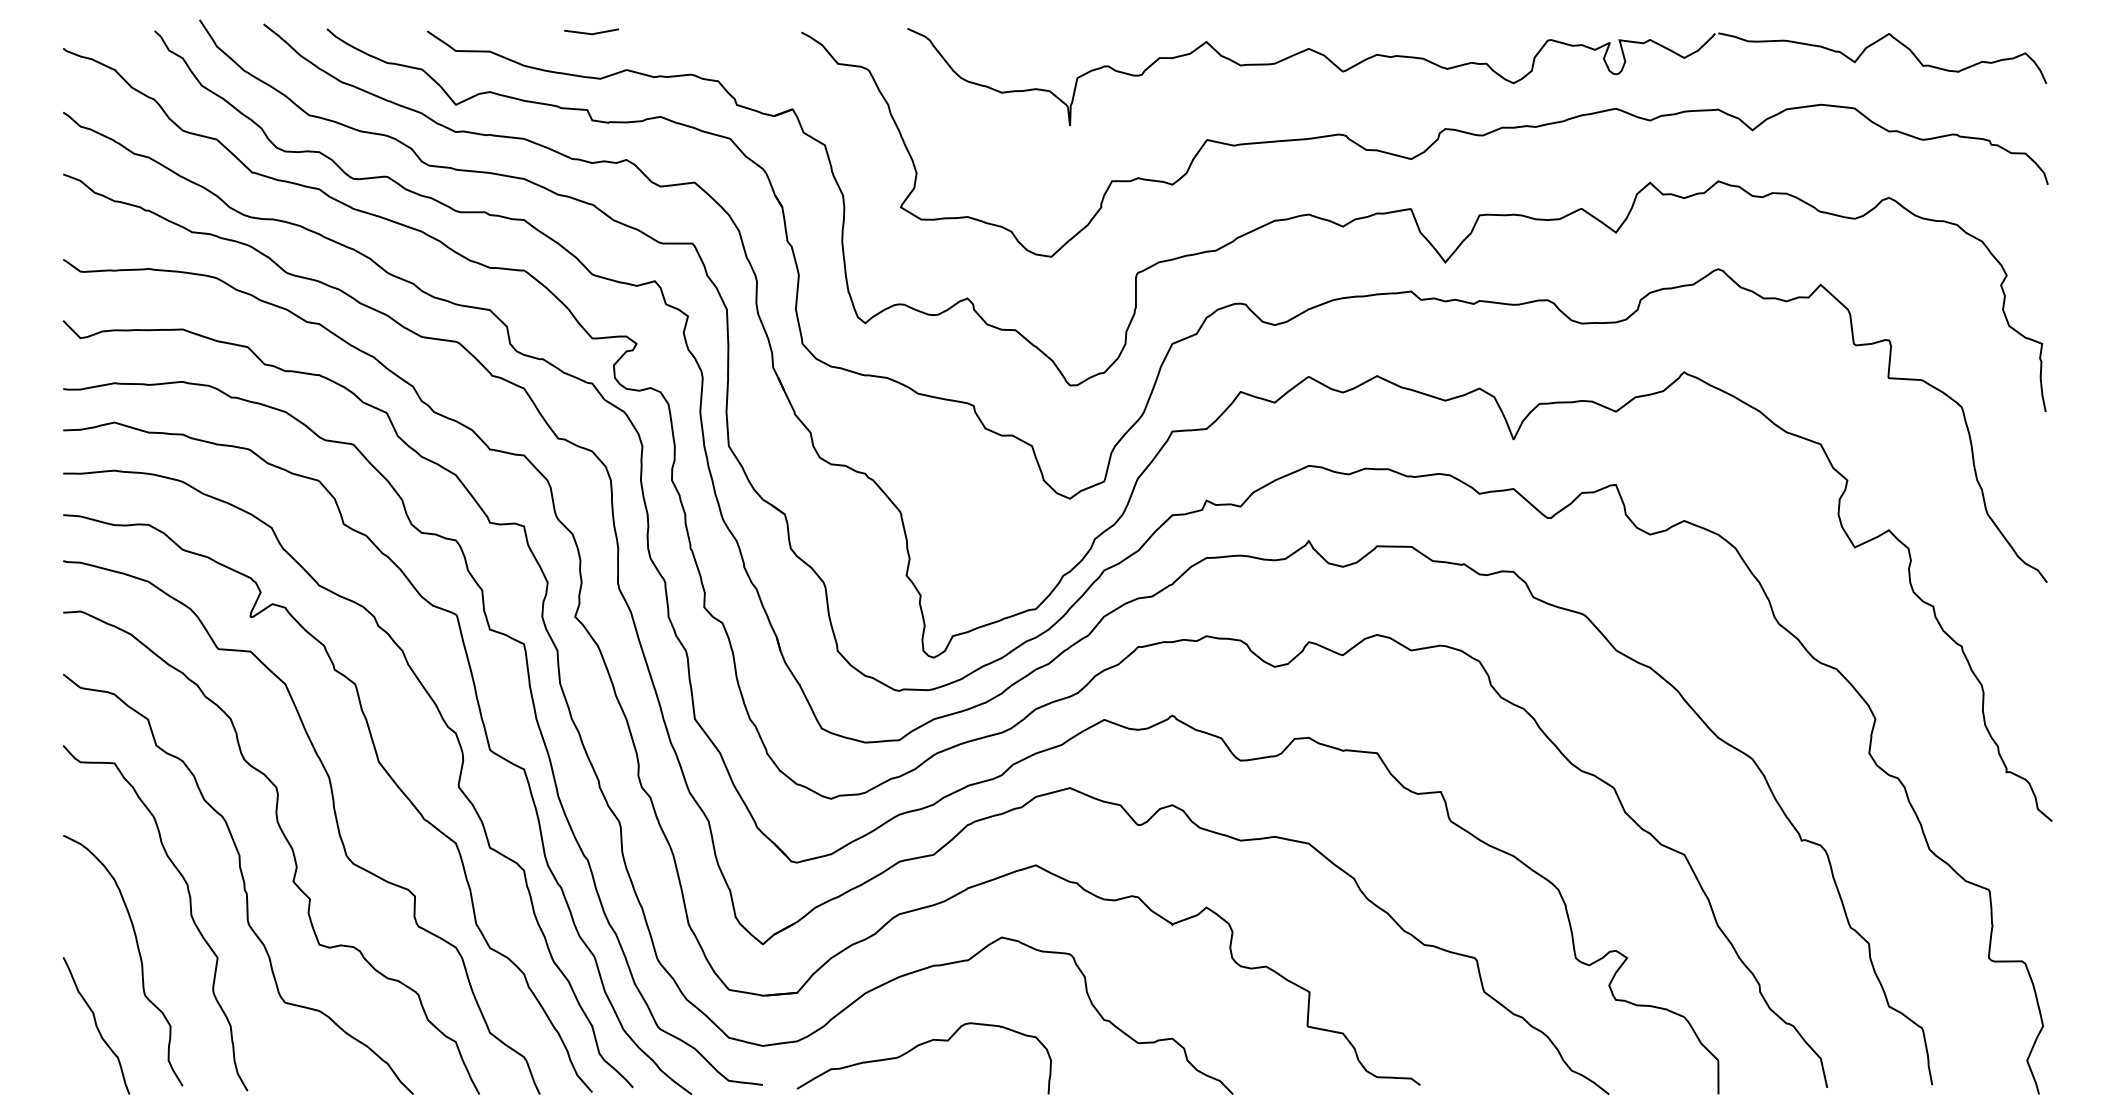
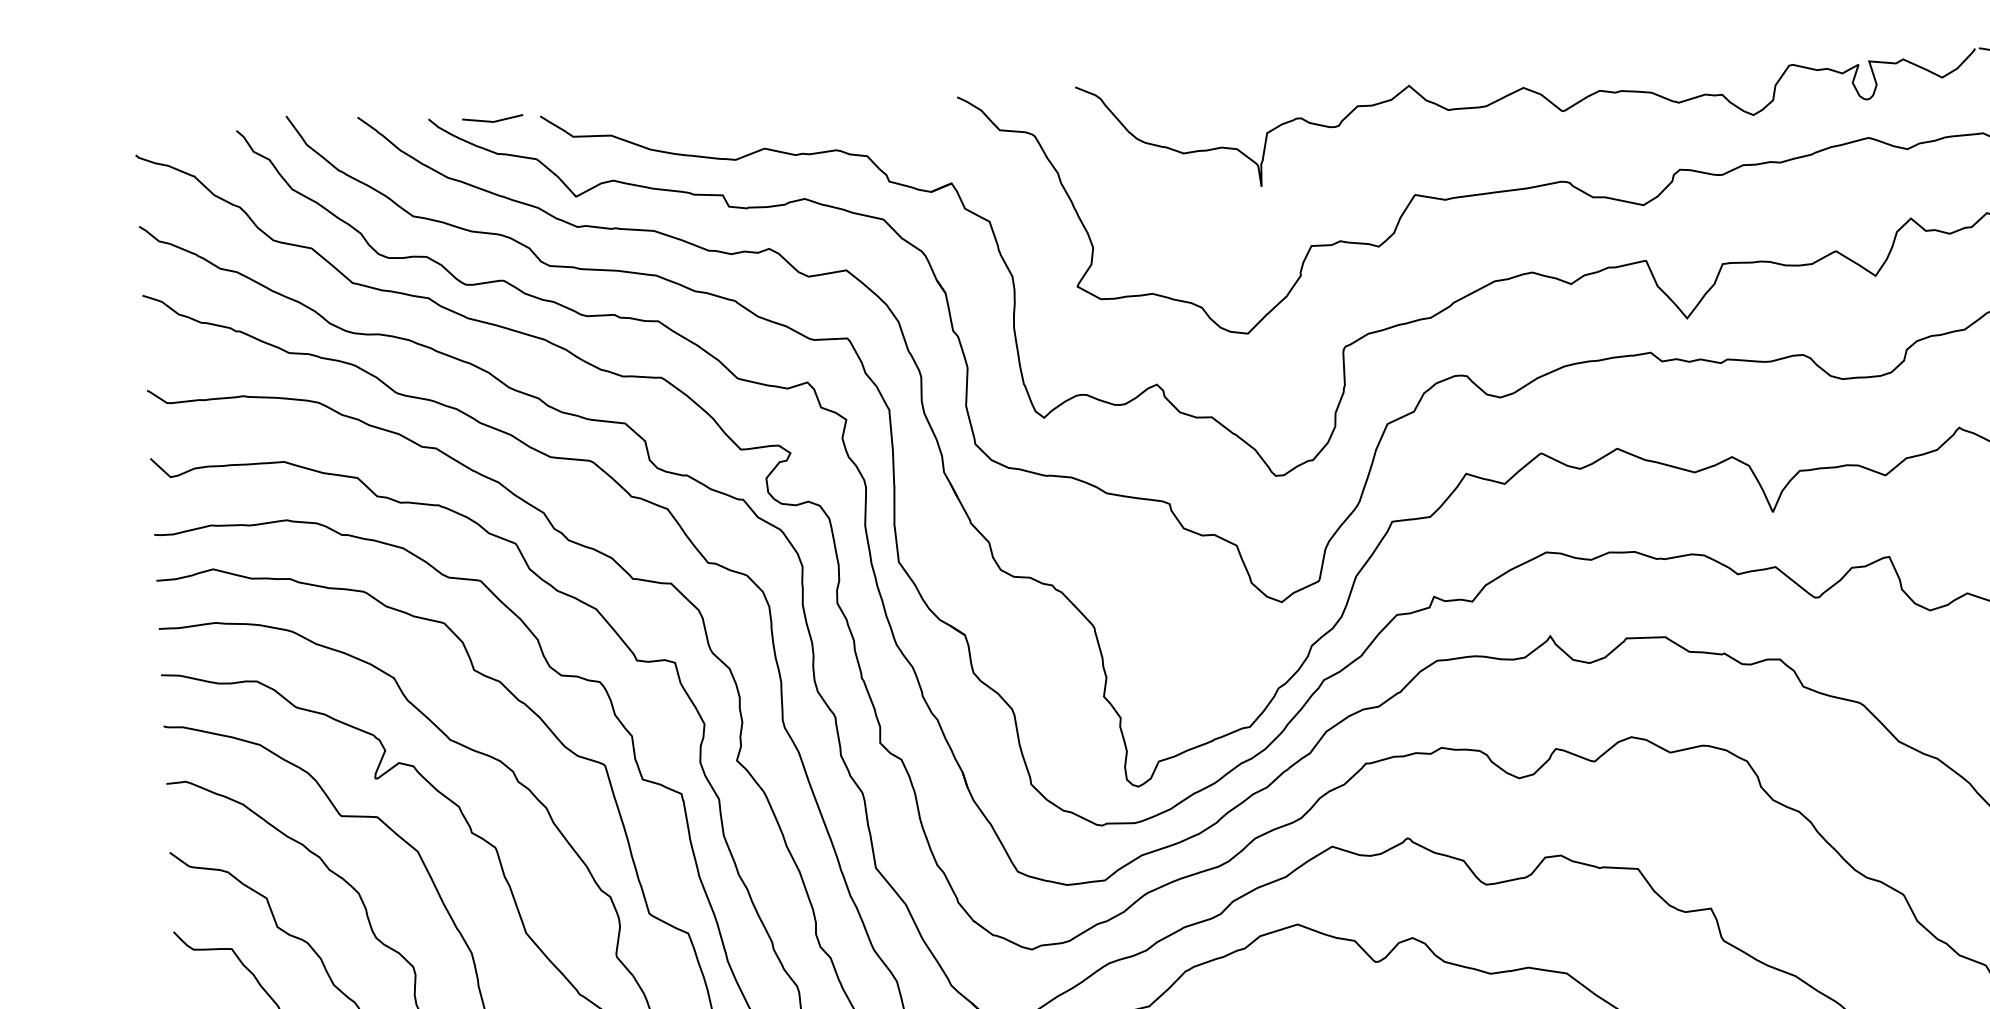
line: (591, 33) -> (492, 121), moved

